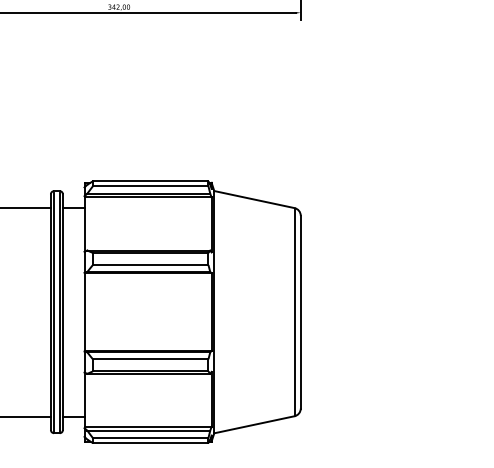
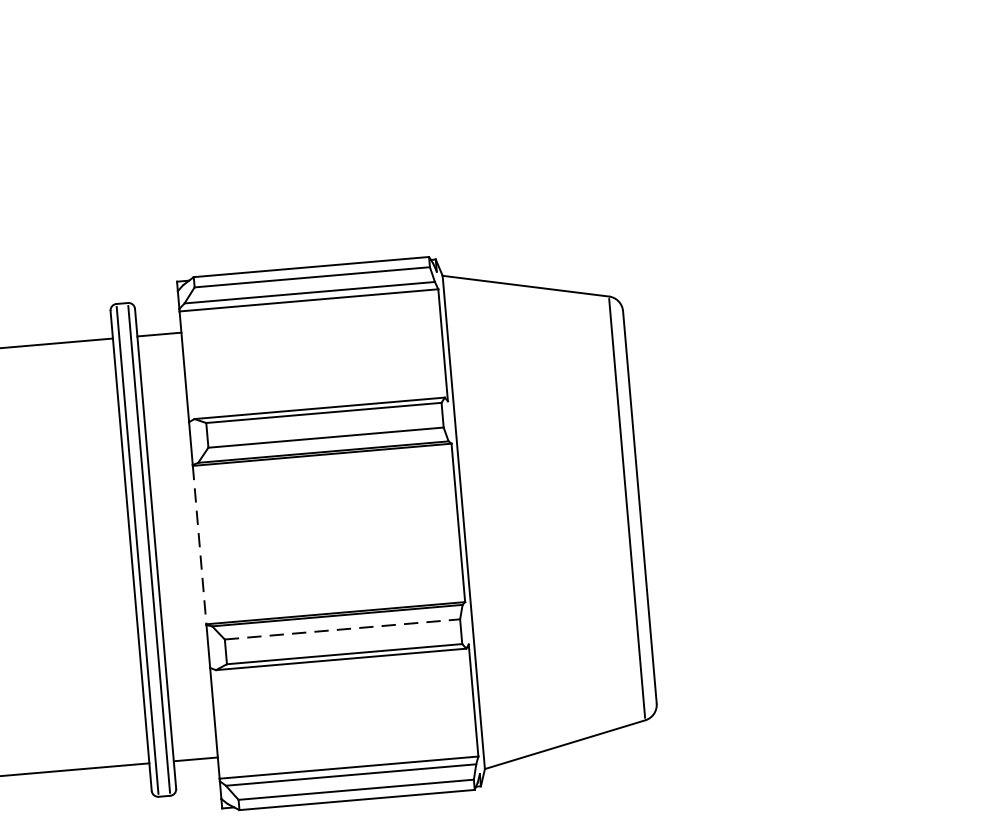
line: (84, 312) -> (199, 545), solid -> dashed
line: (150, 359) -> (342, 629), solid -> dashed

